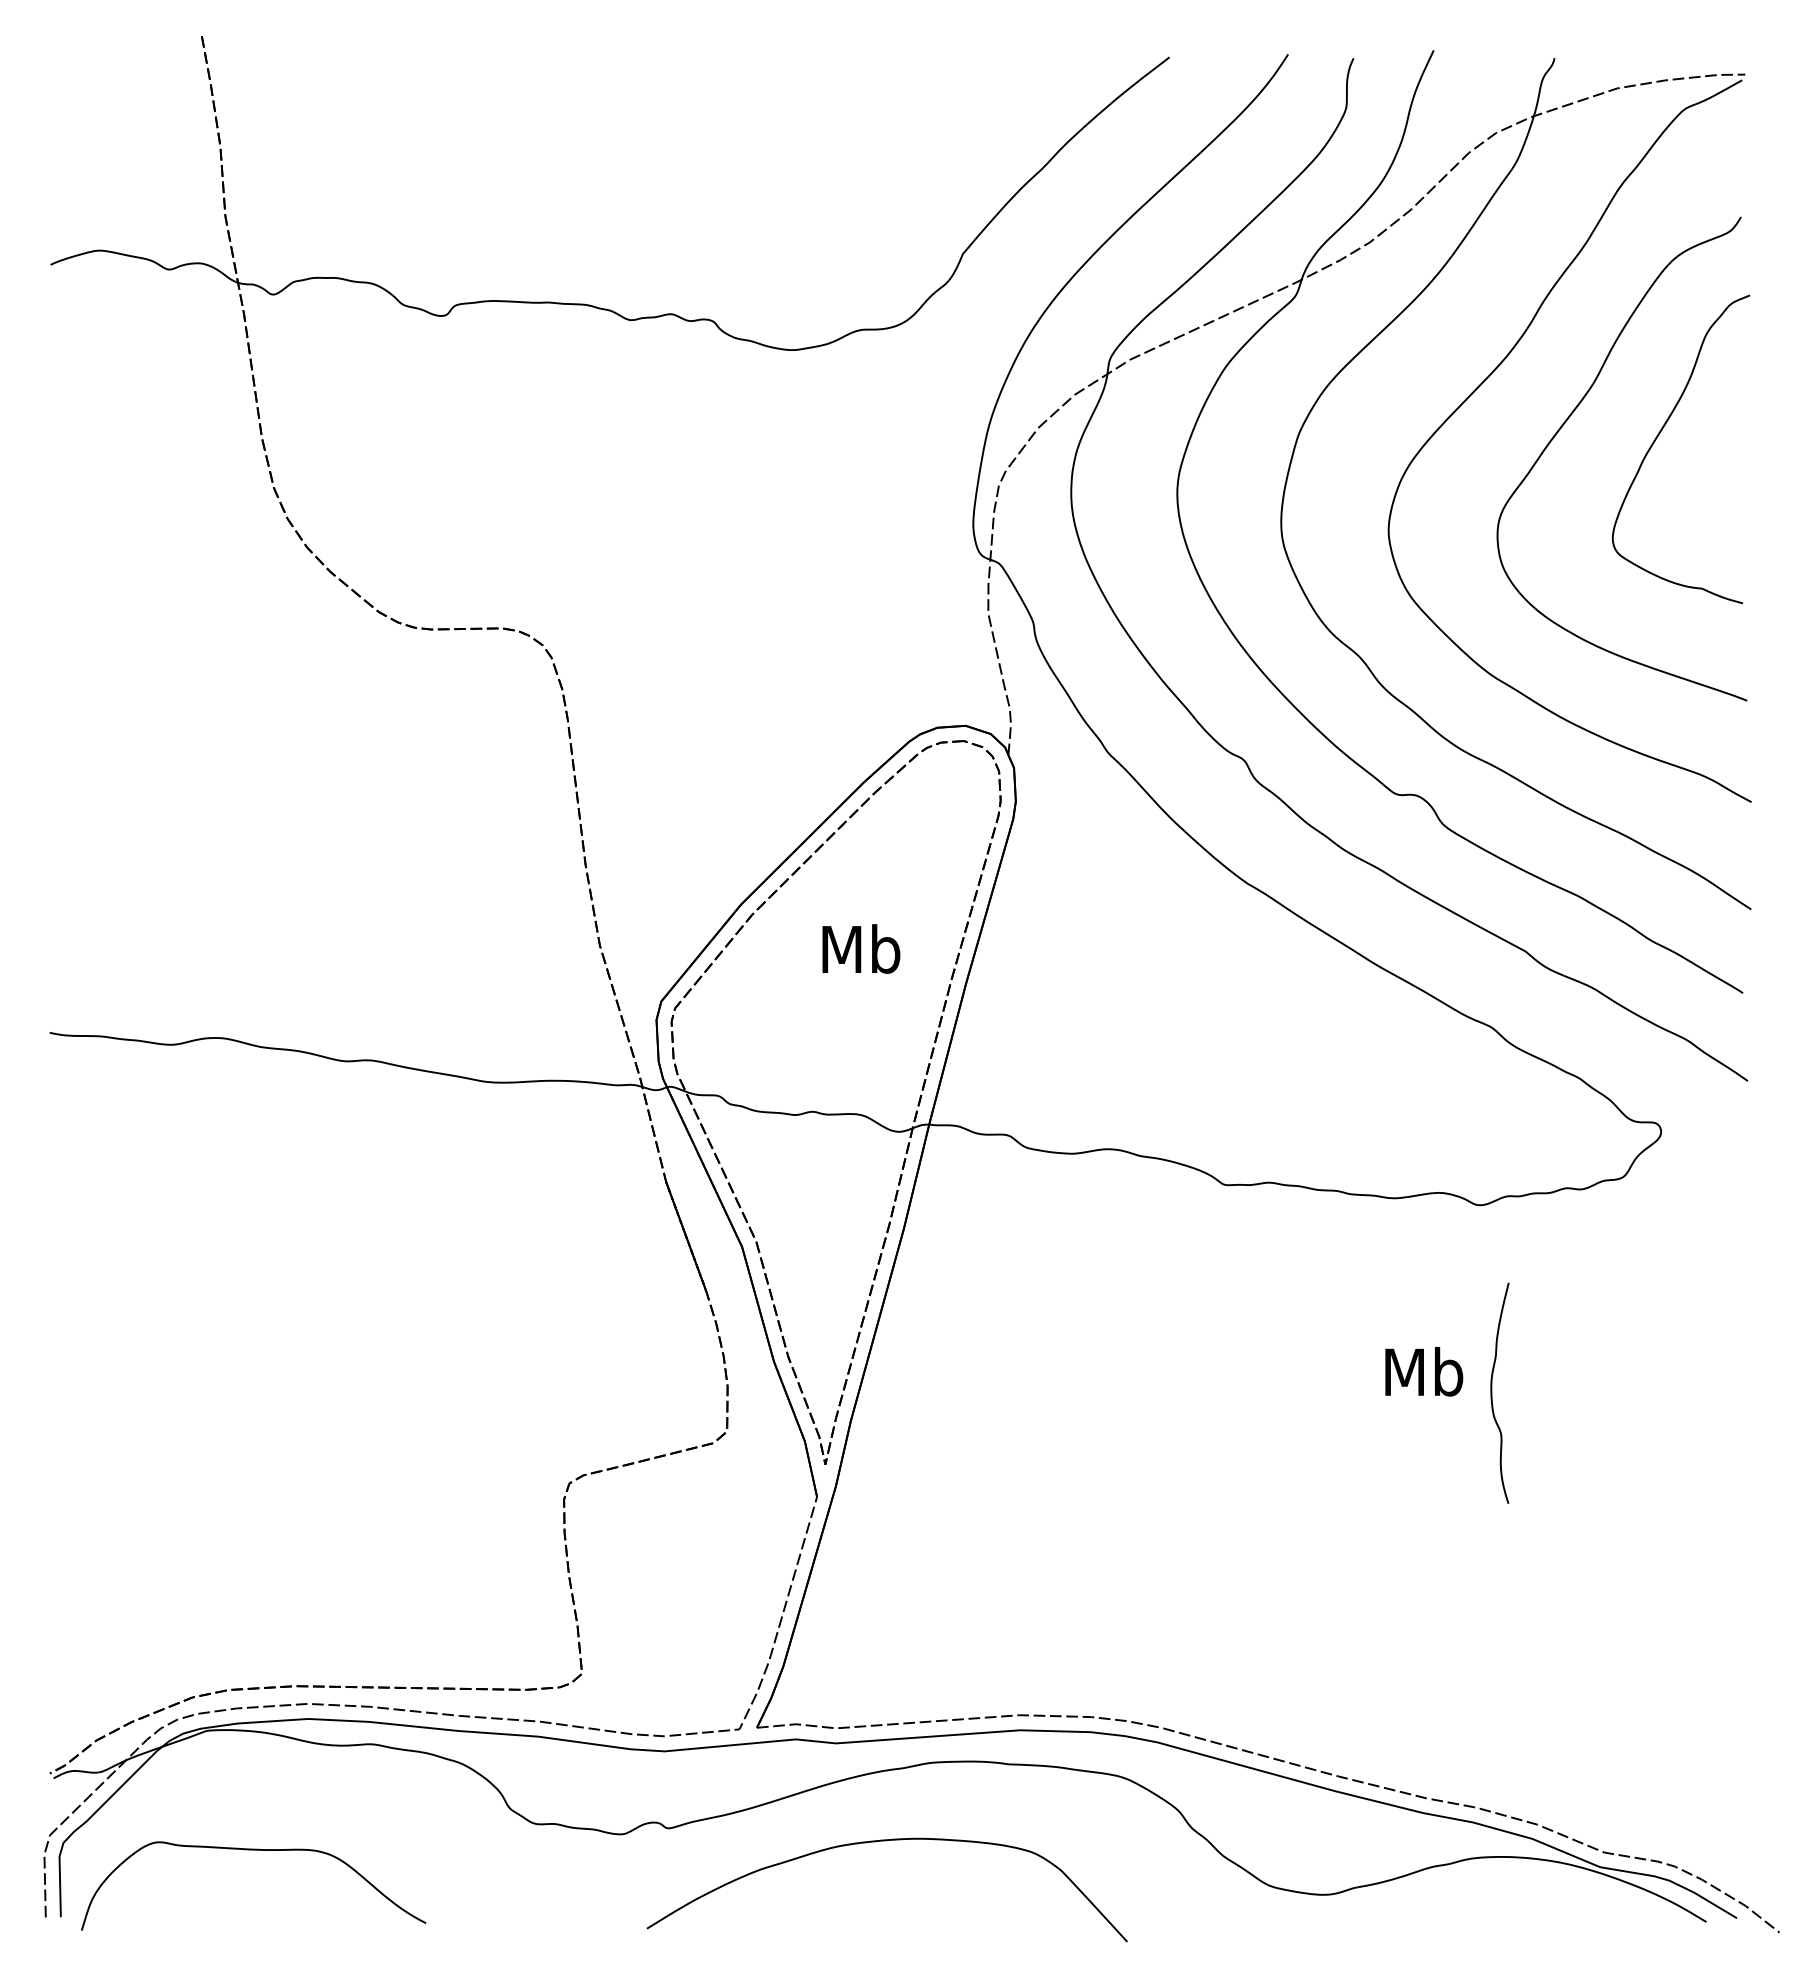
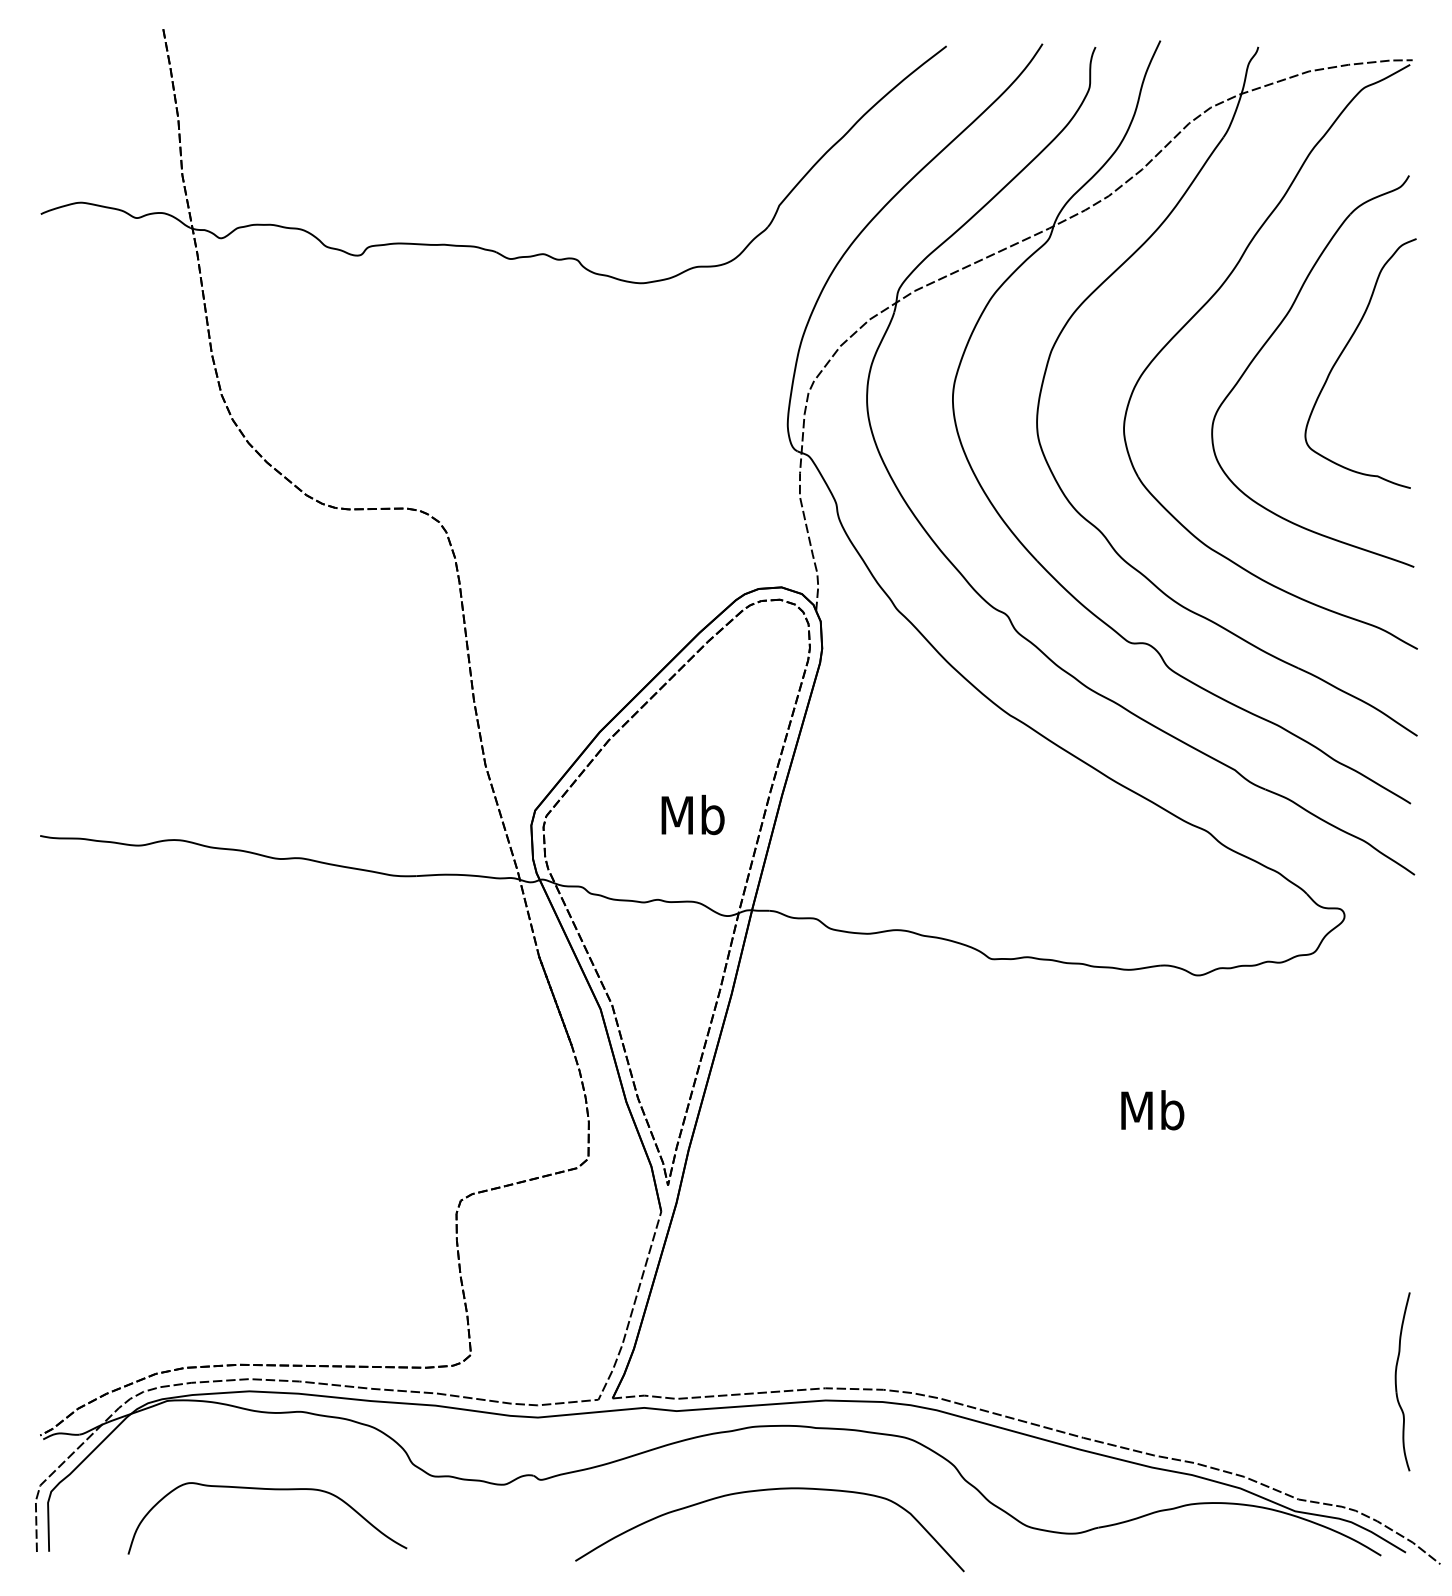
text: (861, 948) -> (693, 814), moved
part: (1492, 1392) -> (1396, 1381), moved
curve: (886, 1841) -> (769, 1490), moved
curve: (253, 1850) -> (267, 1489), moved

